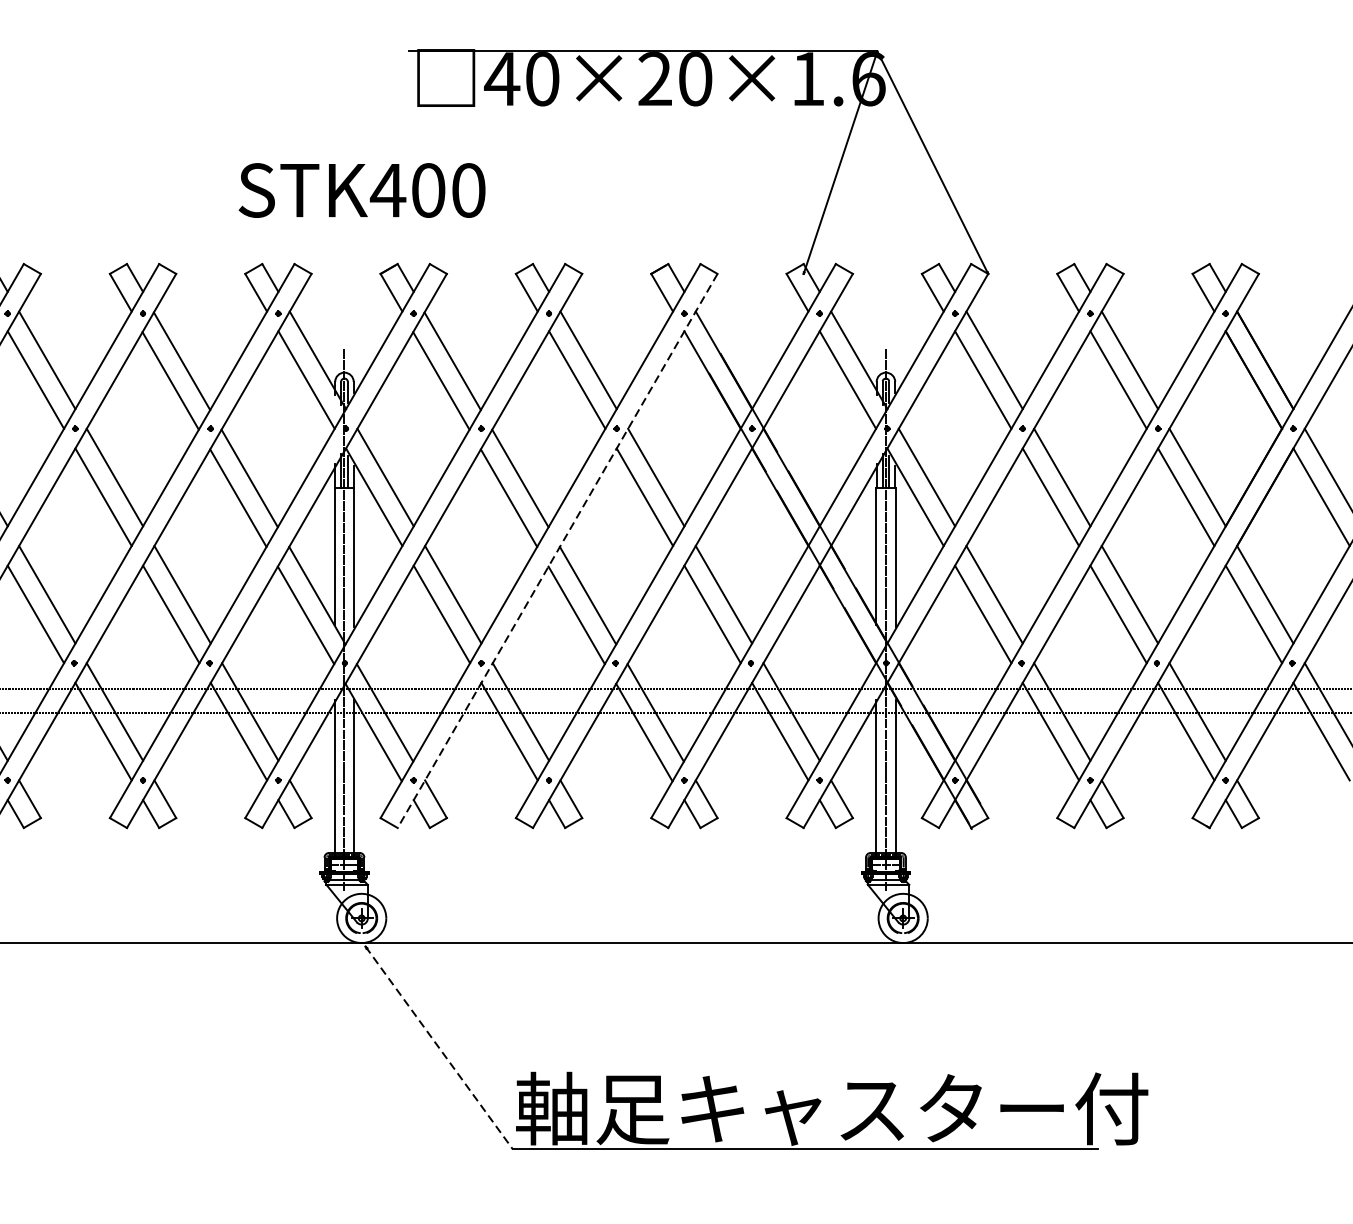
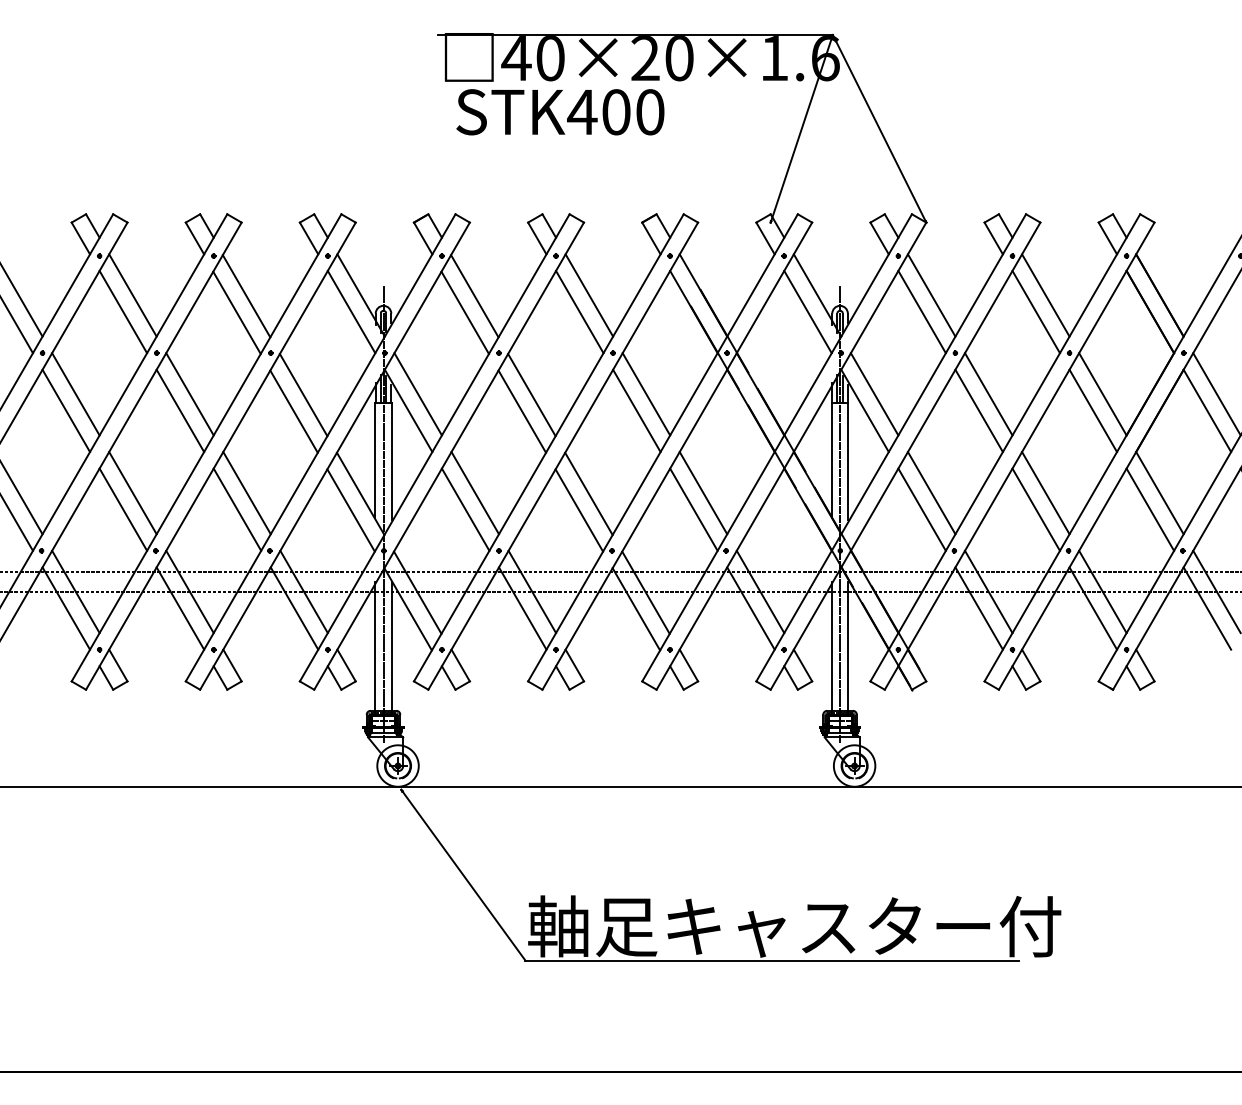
text: (362, 190) -> (560, 112), moved
line: (557, 551) -> (563, 456), dashed -> solid
line: (439, 1048) -> (463, 875), dashed -> solid

